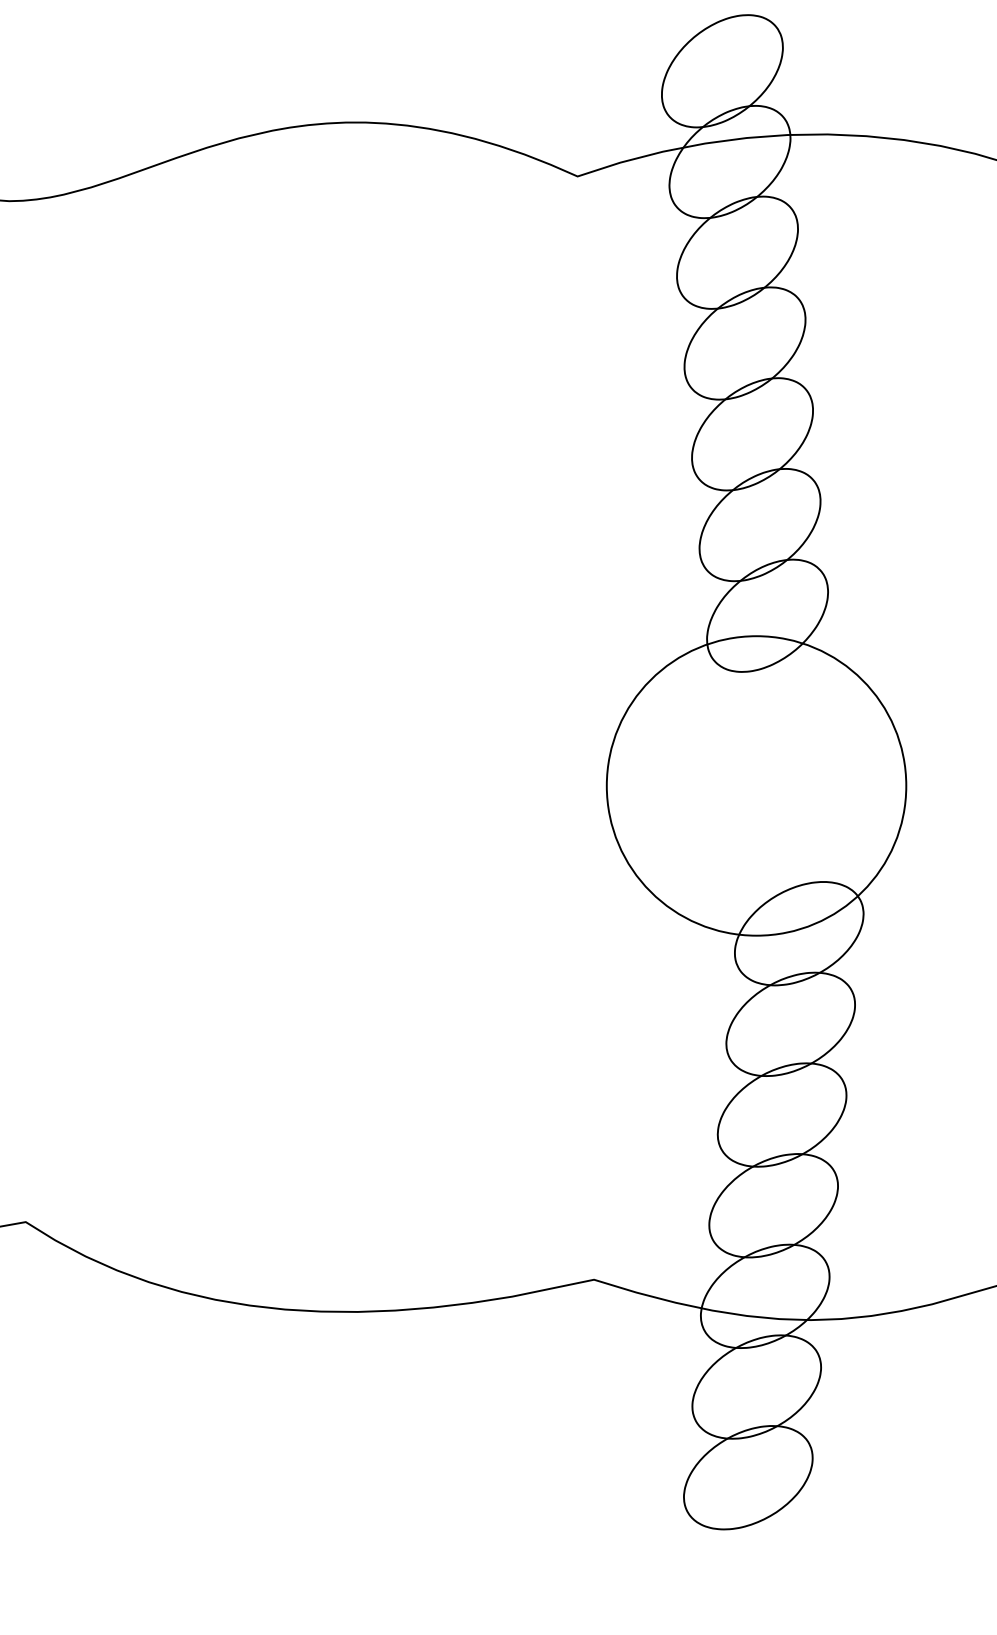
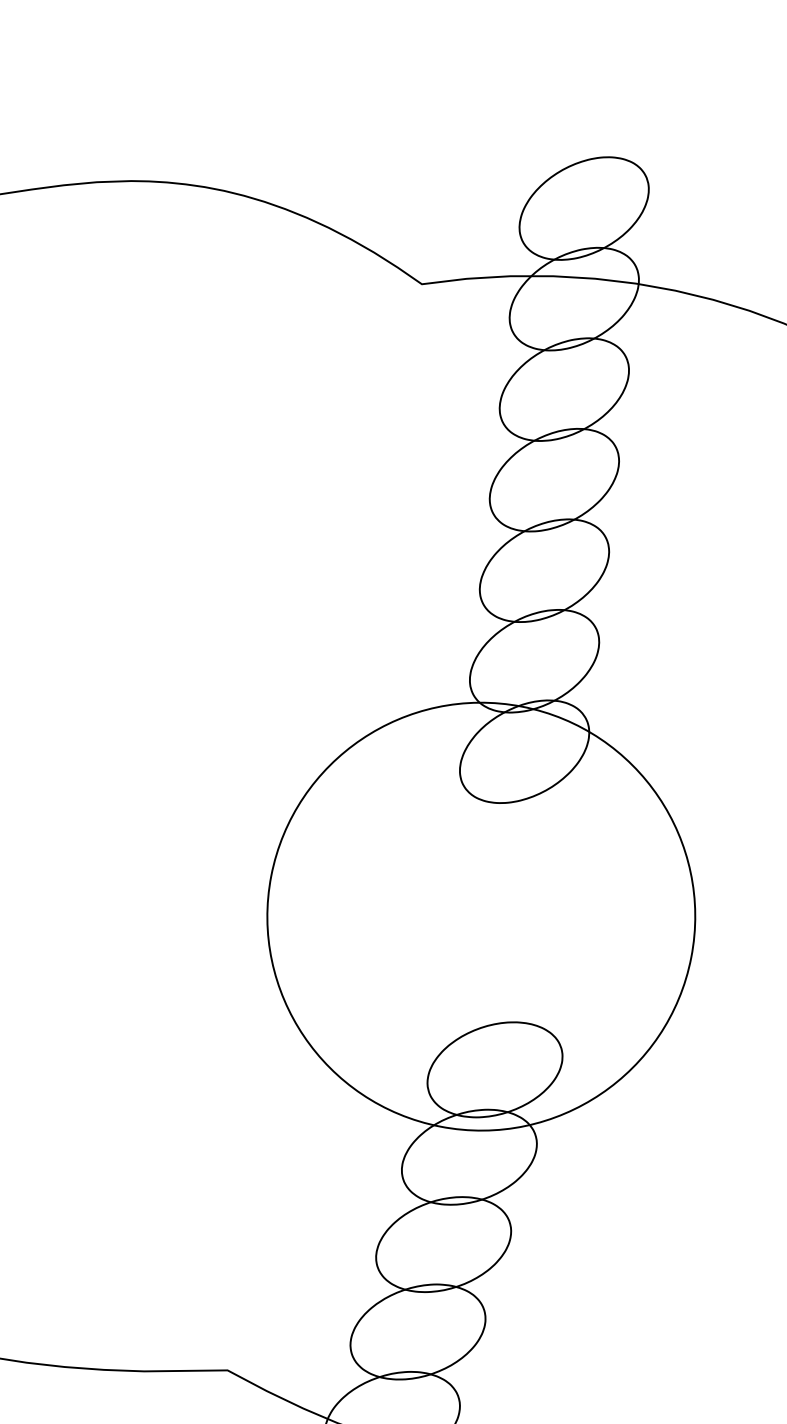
circle: (756, 785) -> (481, 916), size x1.43

